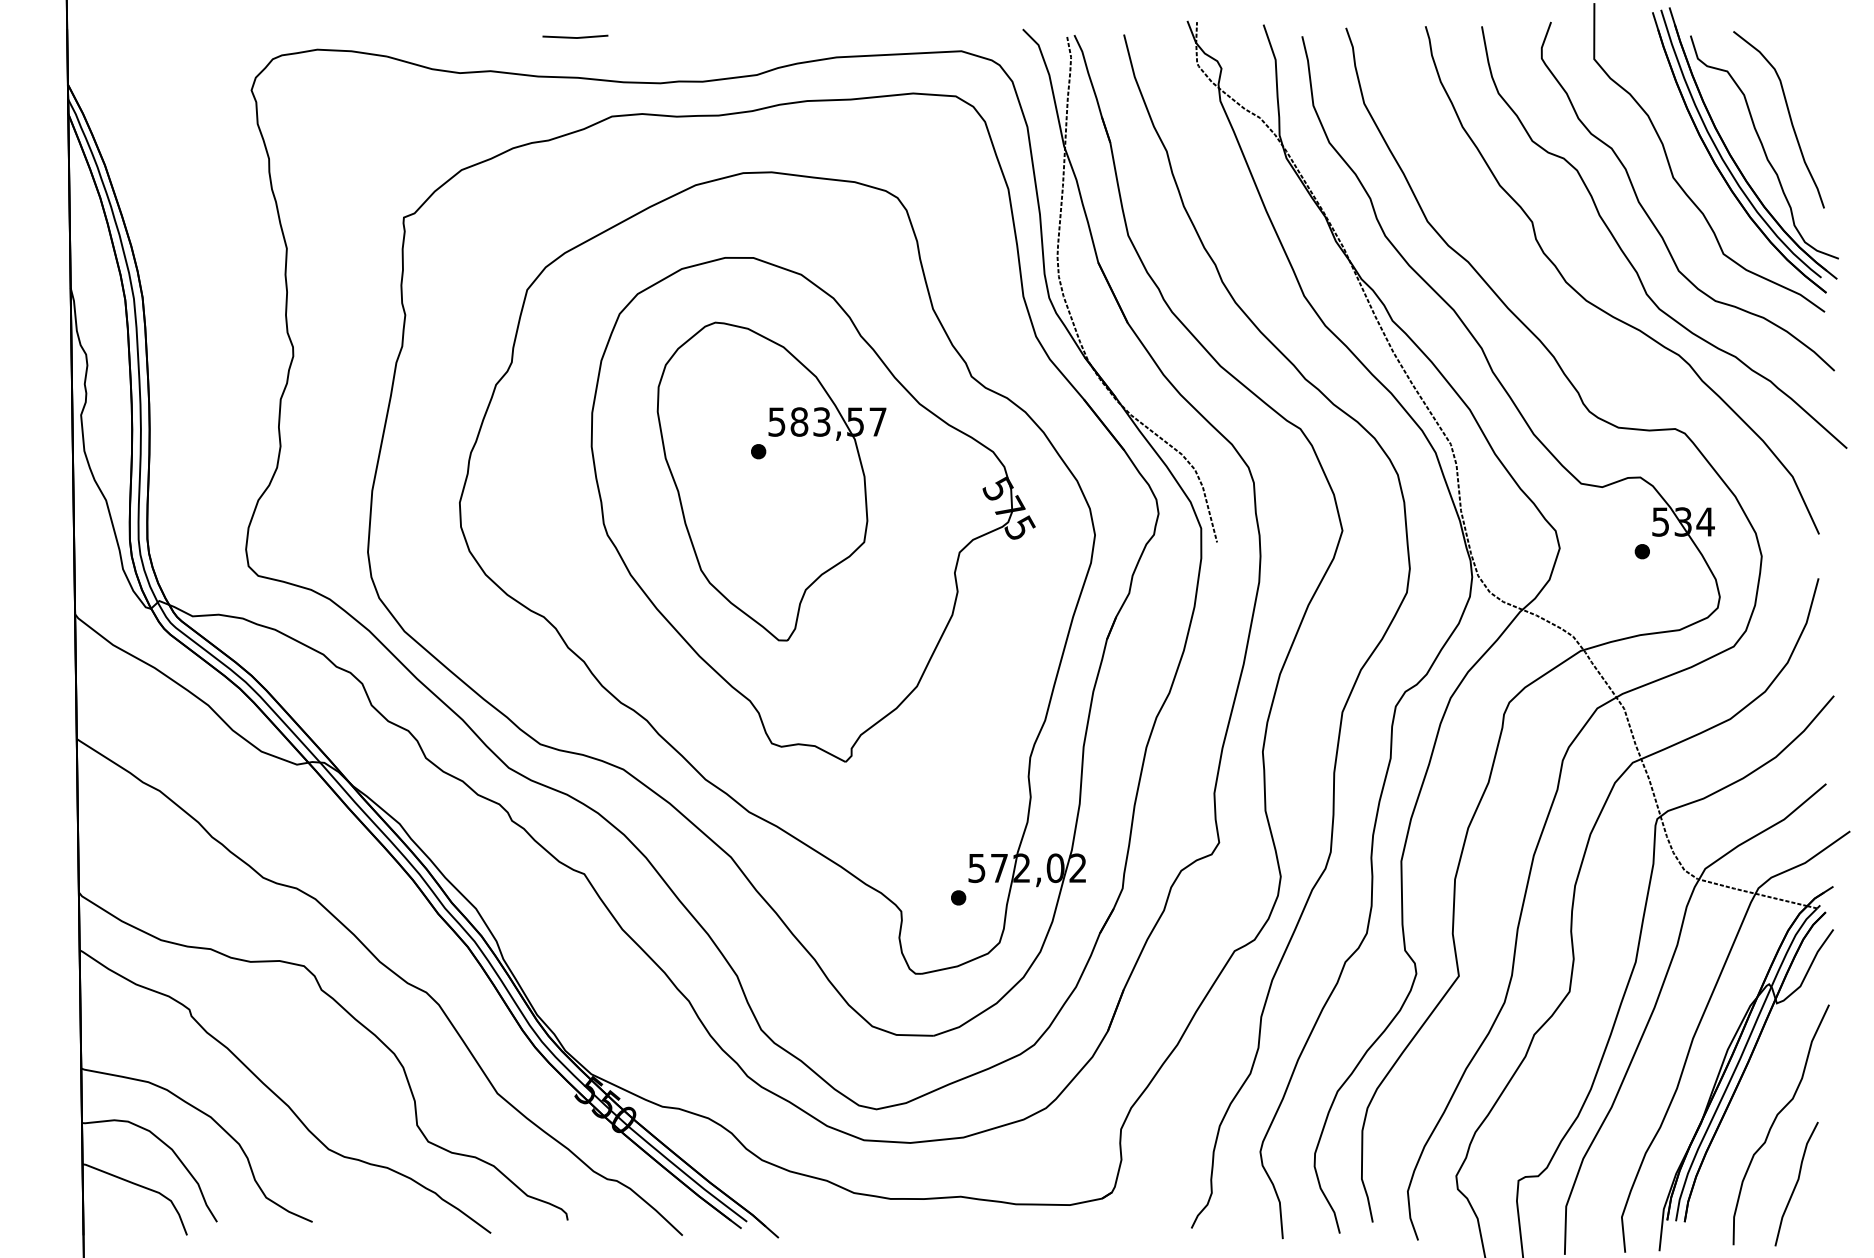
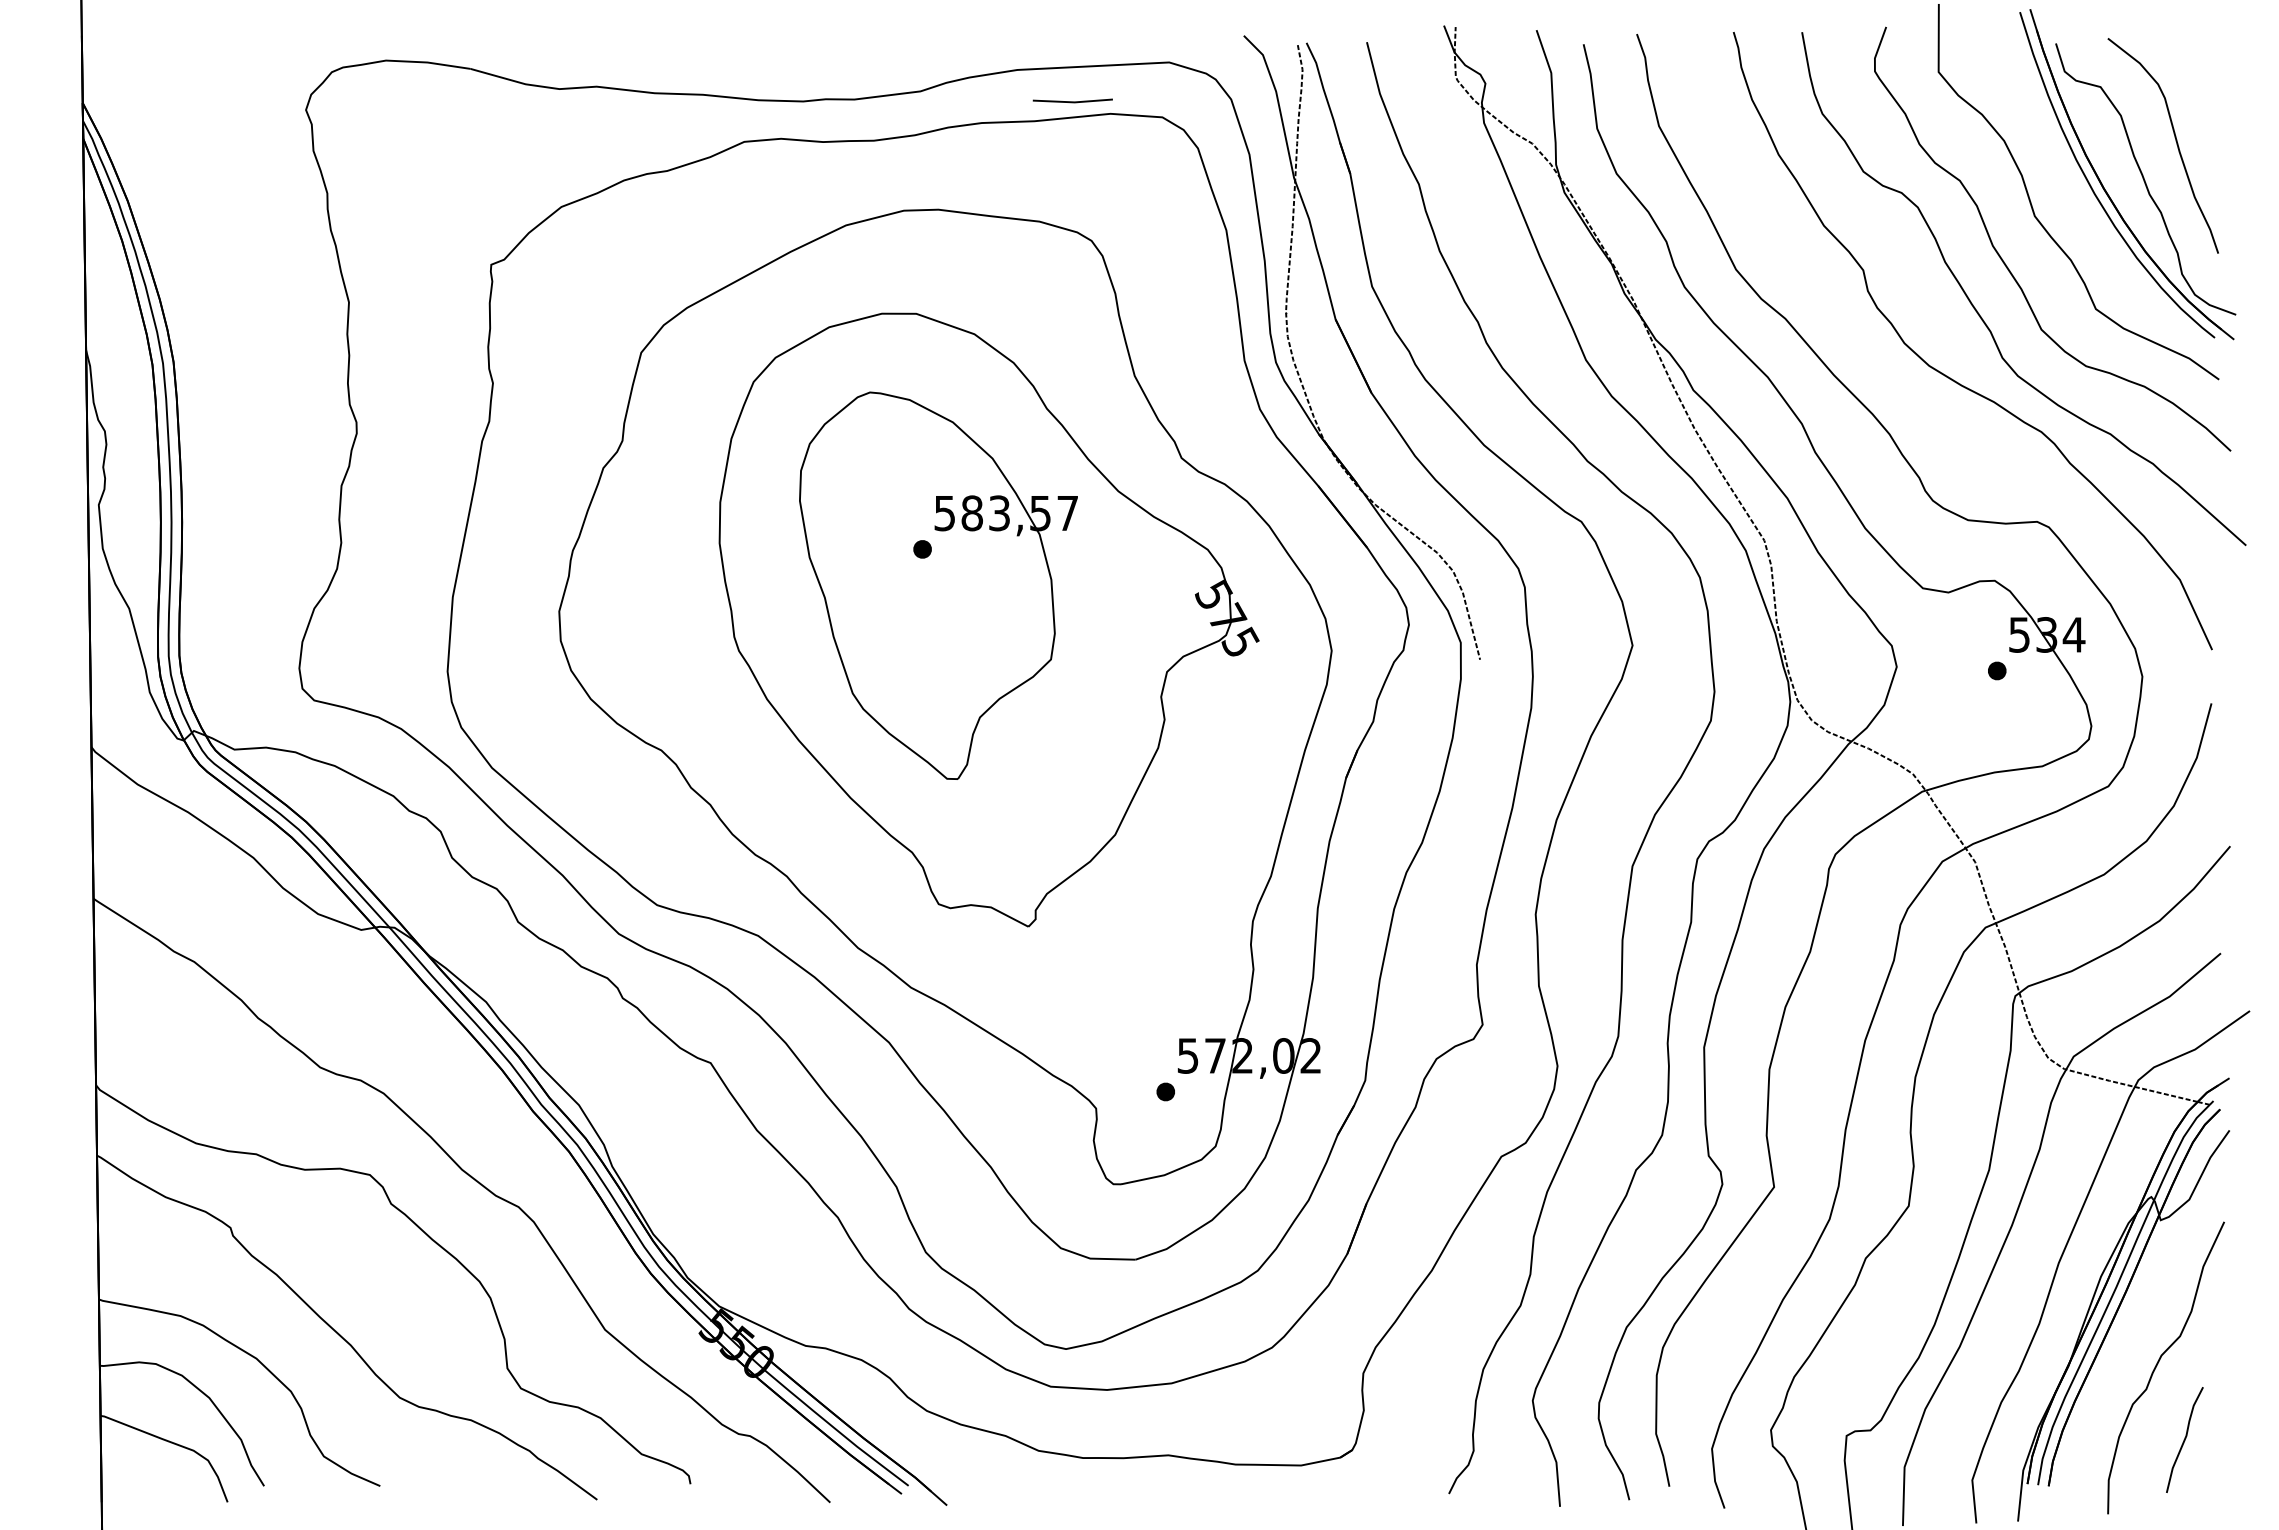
line: (575, 37) -> (1072, 101), moved
part: (1718, 167) -> (2089, 203), removed
part: (1796, 1183) -> (2184, 1439), size x0.7

